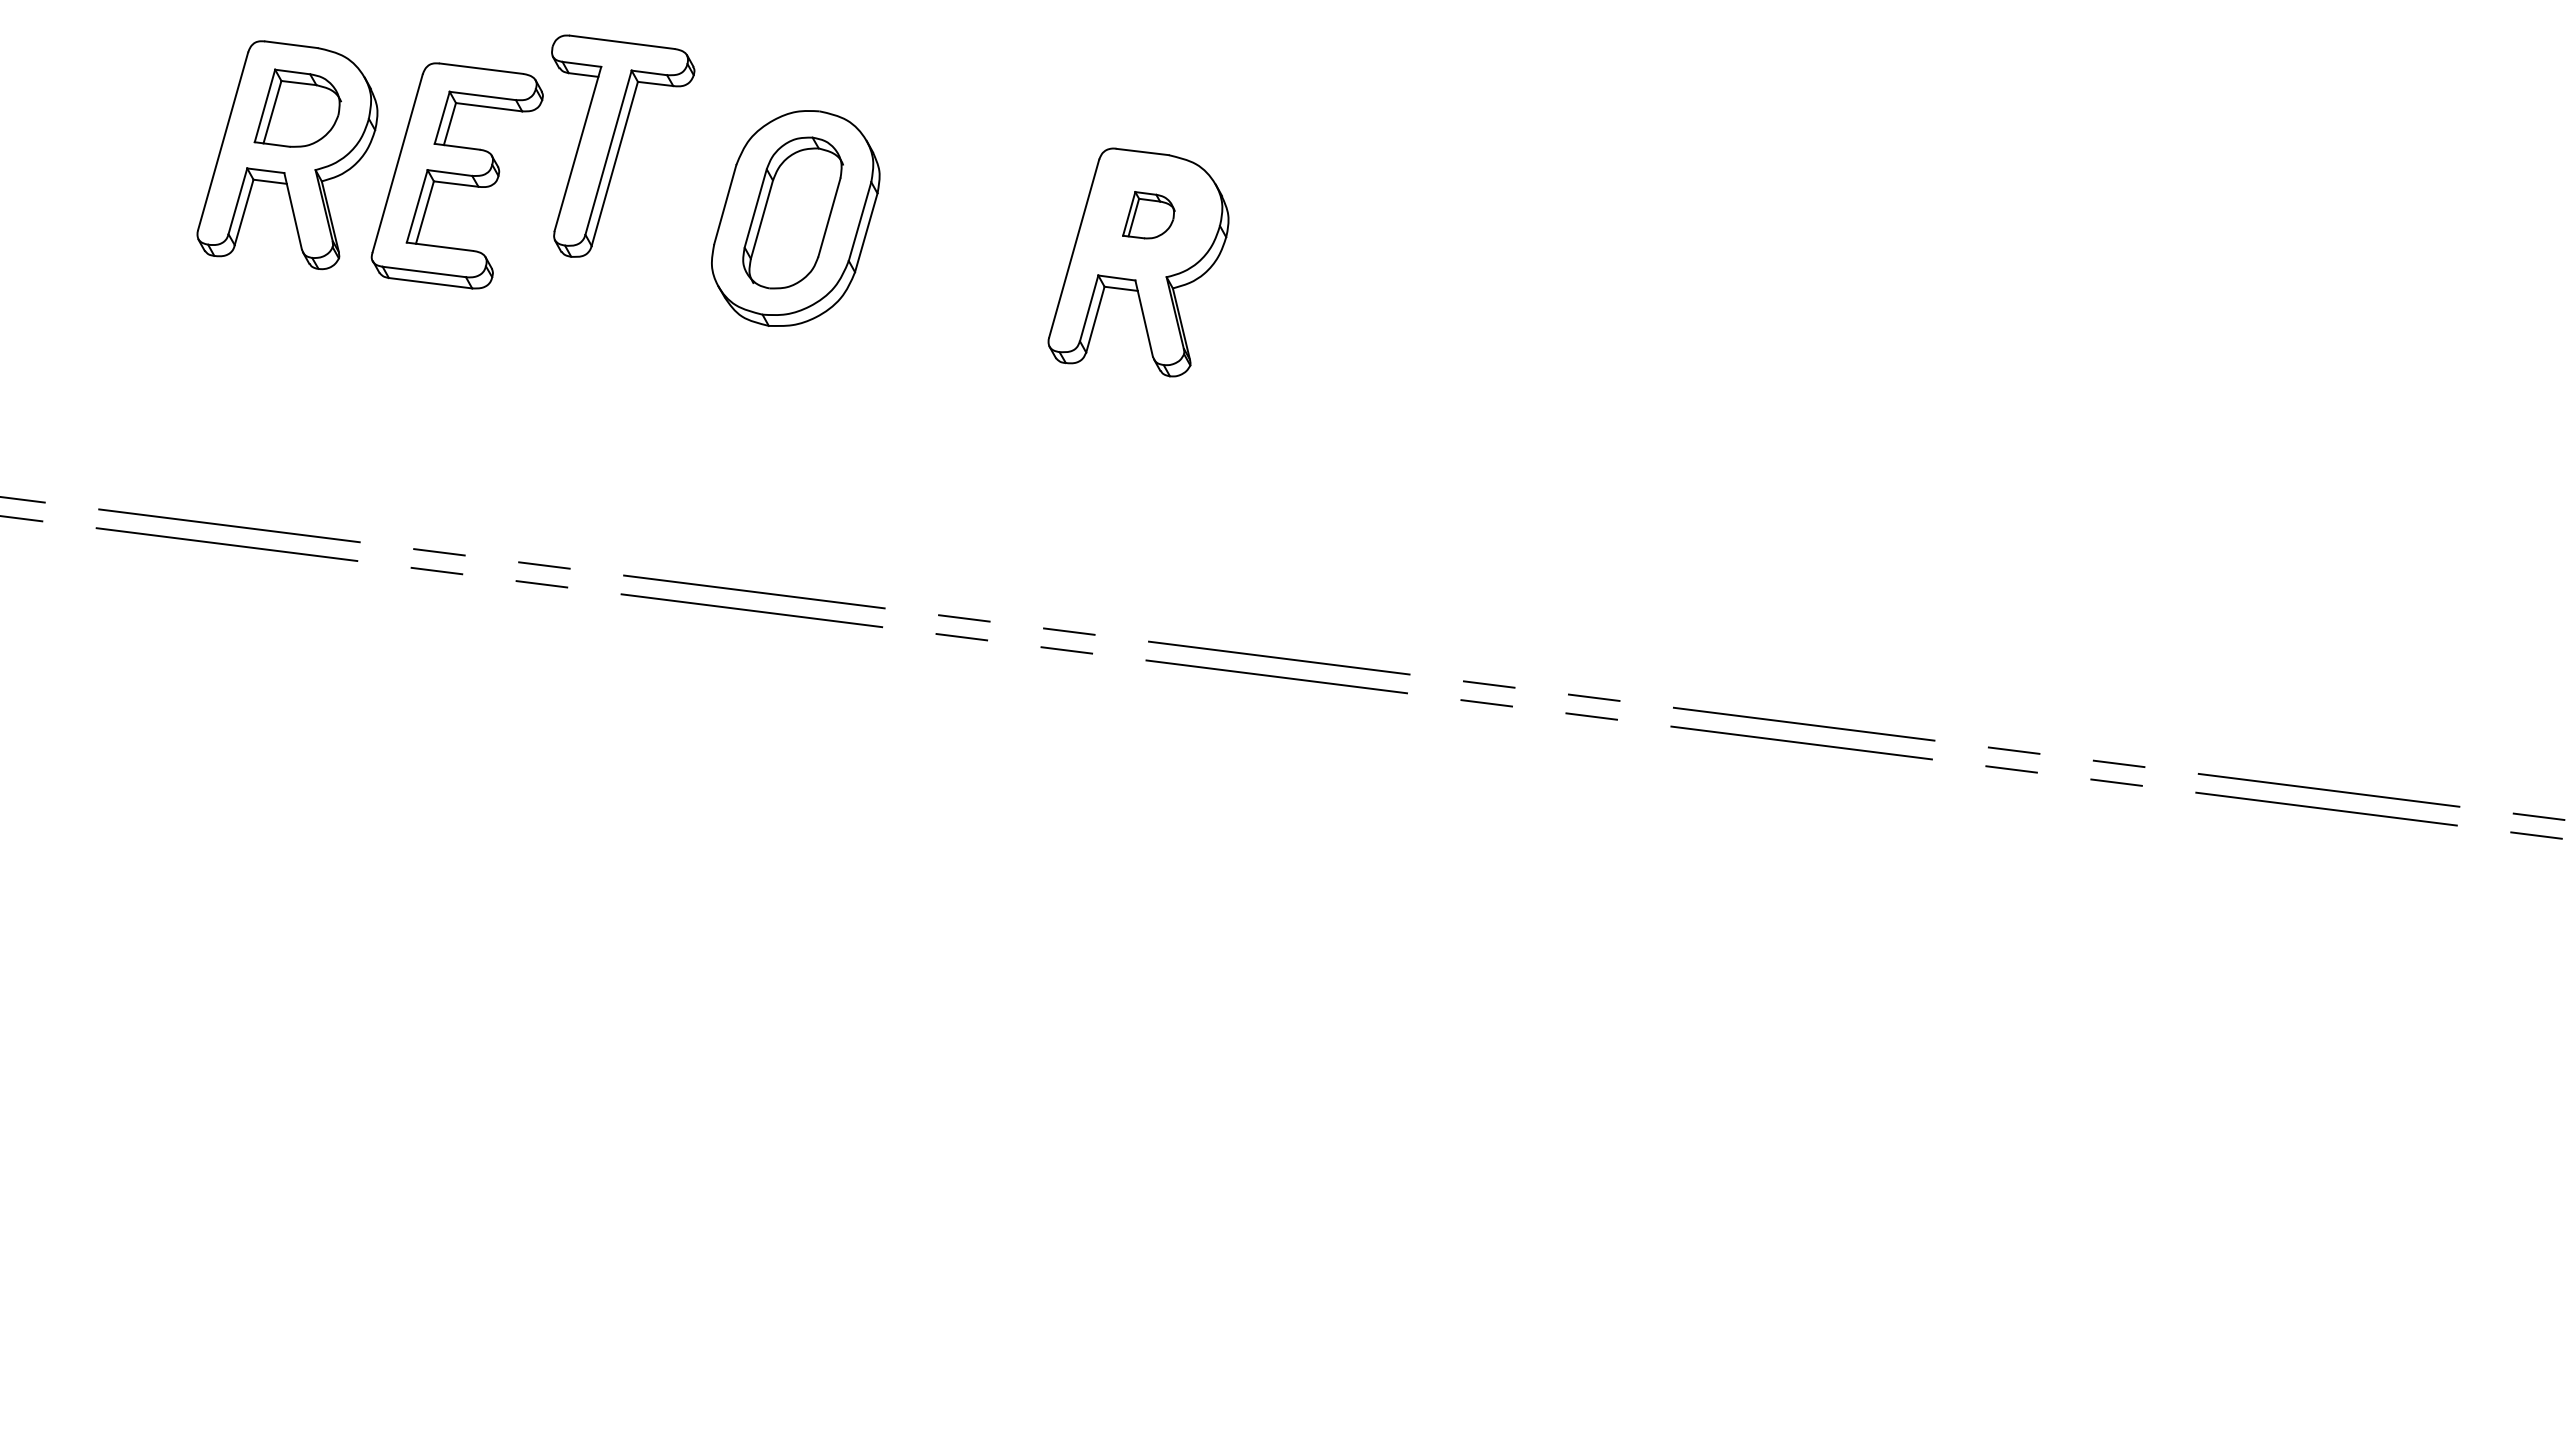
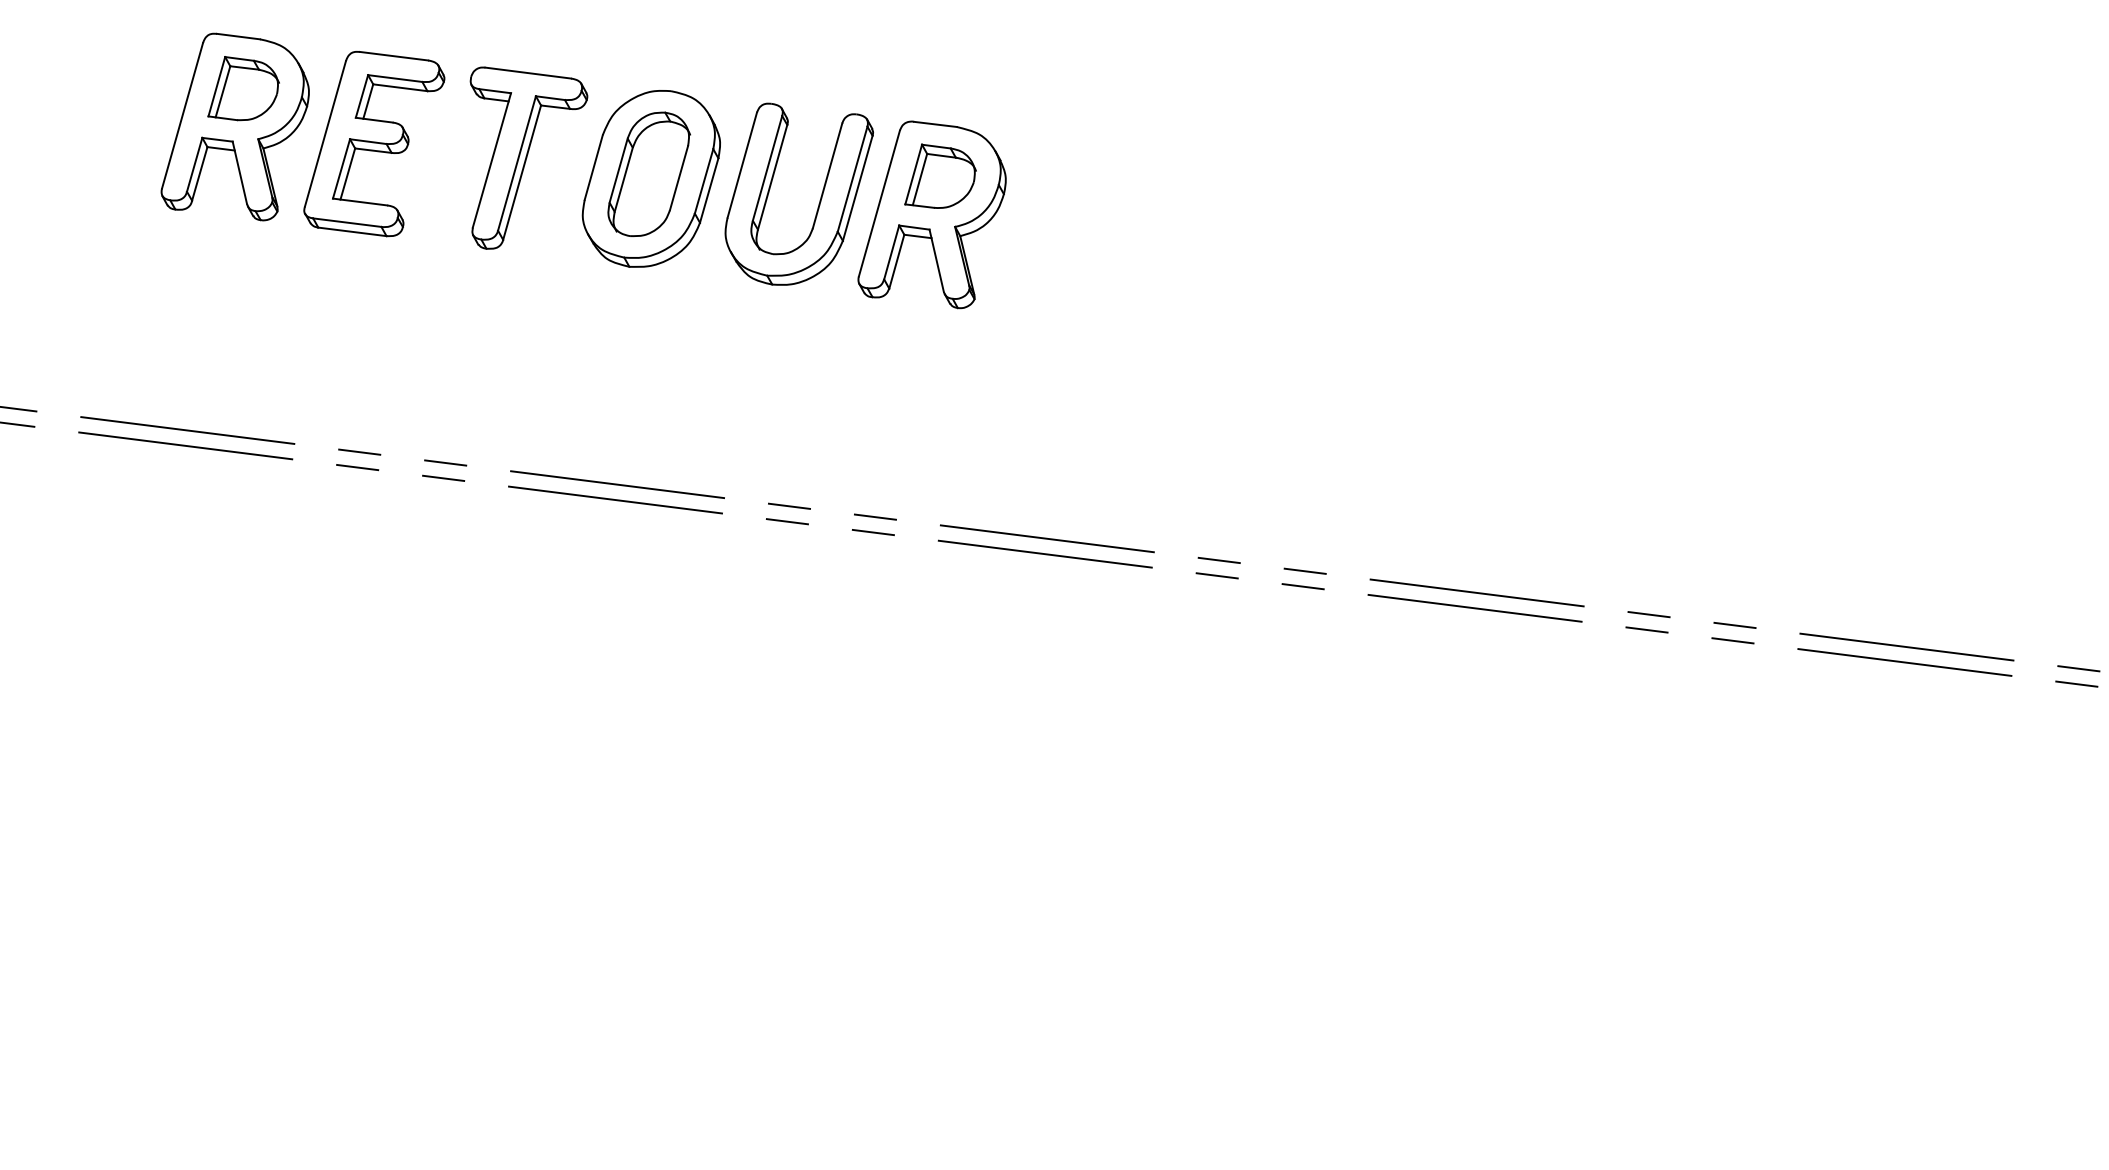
part: (623, 145) -> (529, 157), moved
part: (1148, 214) -> (940, 175), size x1.67
part: (1001, 243) -> (819, 199), added

